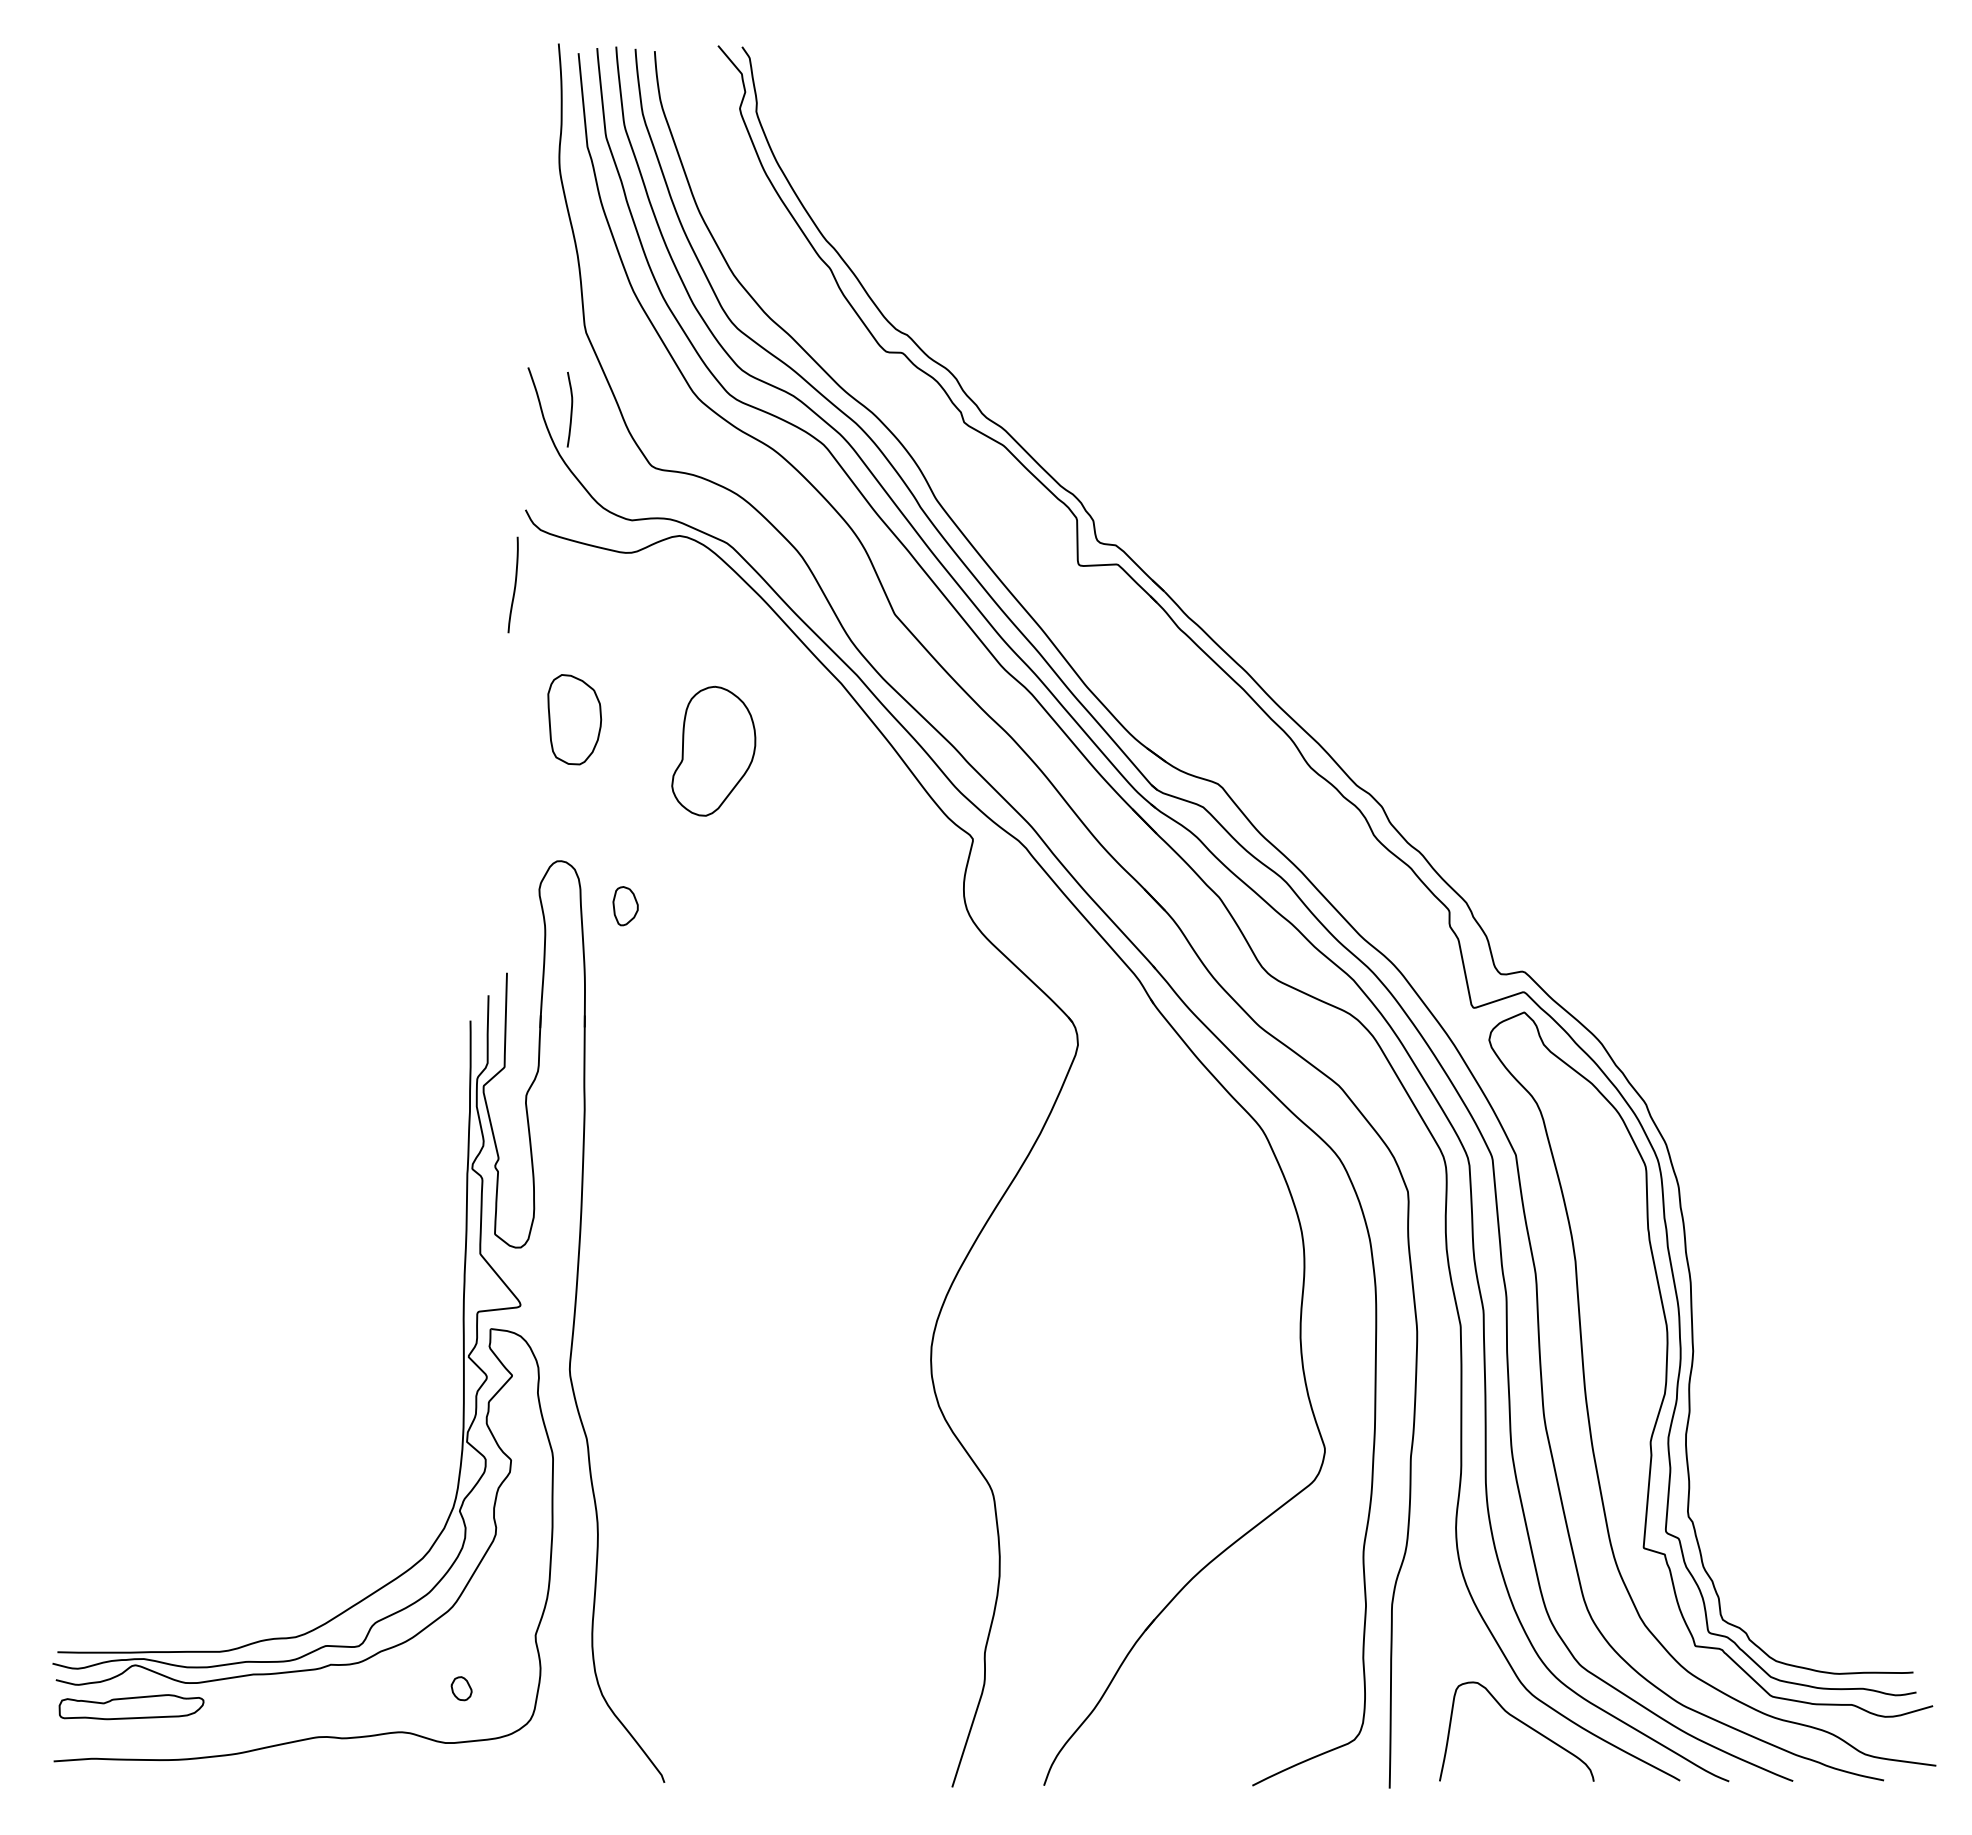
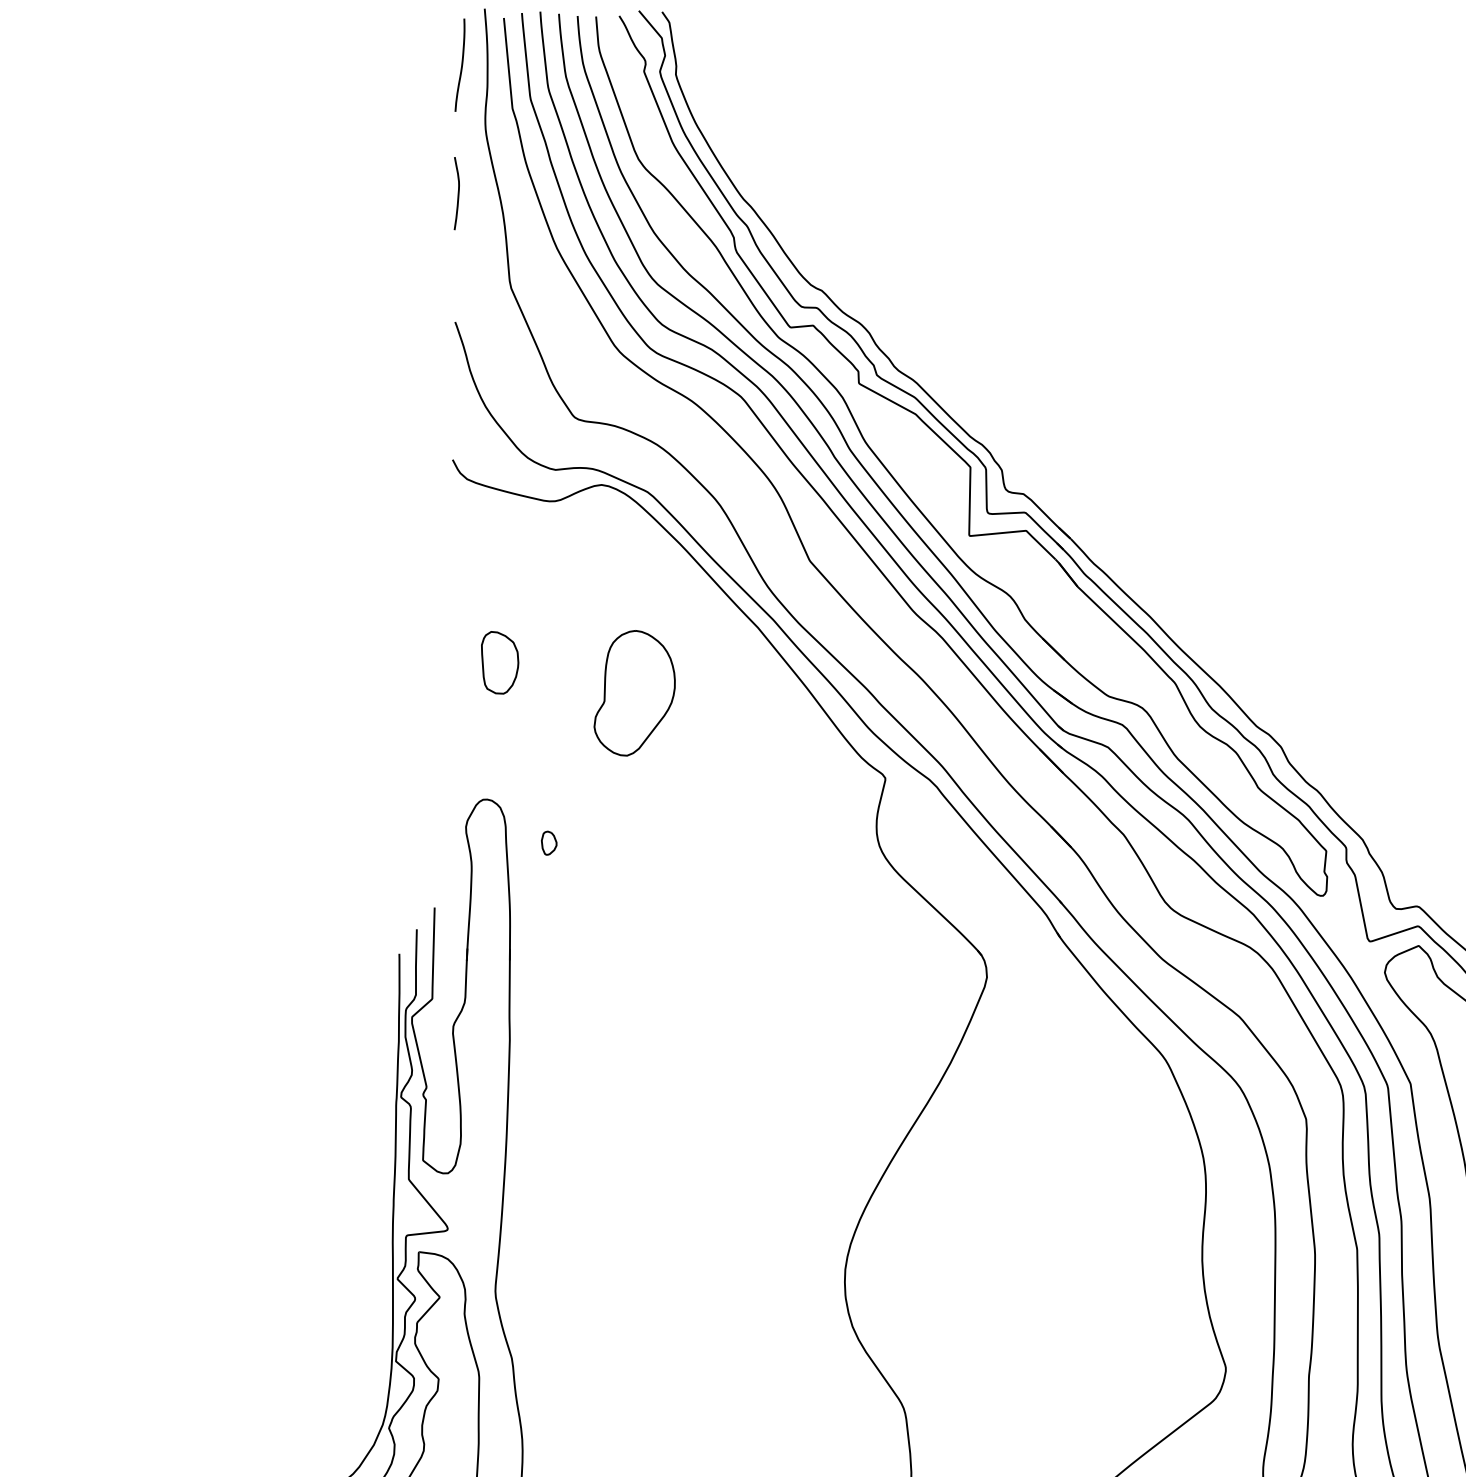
curve: (570, 409) -> (457, 193), moved
part: (1051, 505) -> (961, 455), added
curve: (514, 584) -> (461, 64), moved
part: (574, 719) -> (499, 662), size x0.71
part: (624, 906) -> (548, 843), size x0.62

